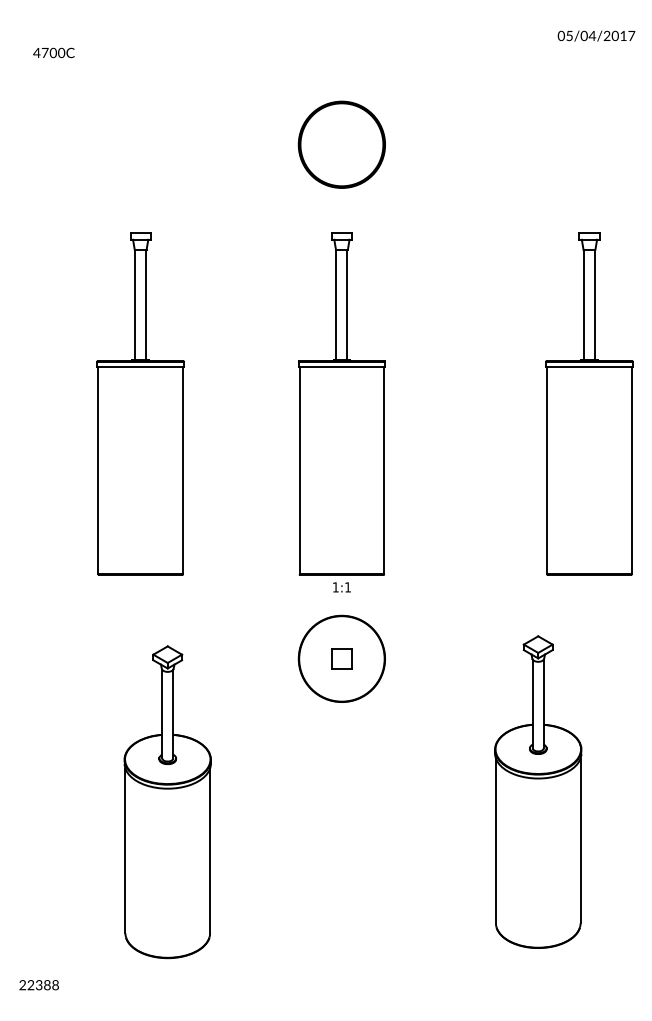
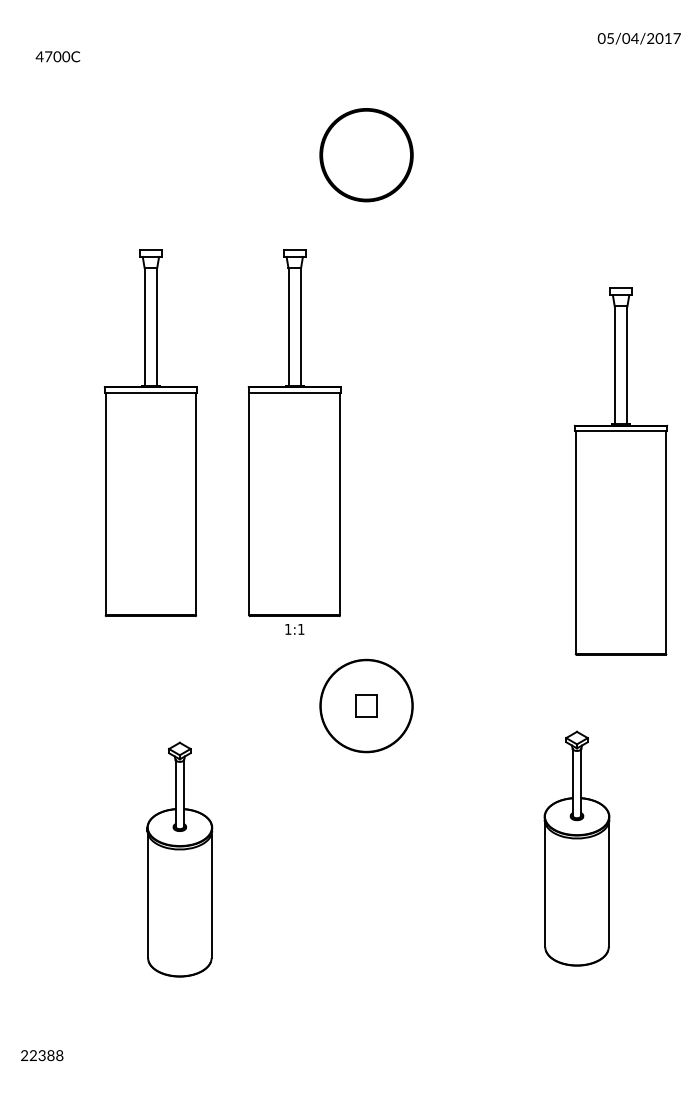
part: (589, 403) -> (621, 470), moved
part: (341, 412) -> (294, 441), moved
part: (538, 791) -> (577, 848), size x0.7
part: (167, 802) -> (179, 859), size x0.7

